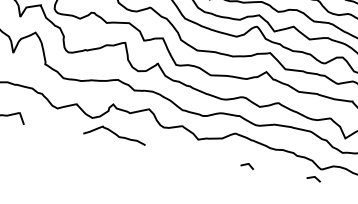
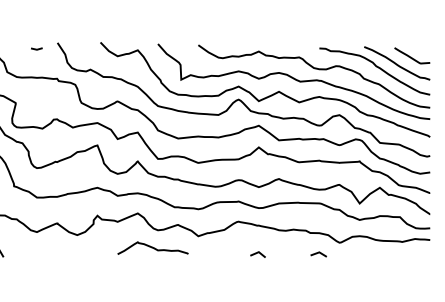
curve: (115, 133) -> (152, 247), moved
line: (313, 177) -> (318, 253), moved

